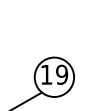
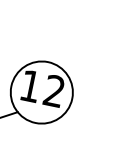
text: (62, 74) -> (55, 90), 19 -> 12

